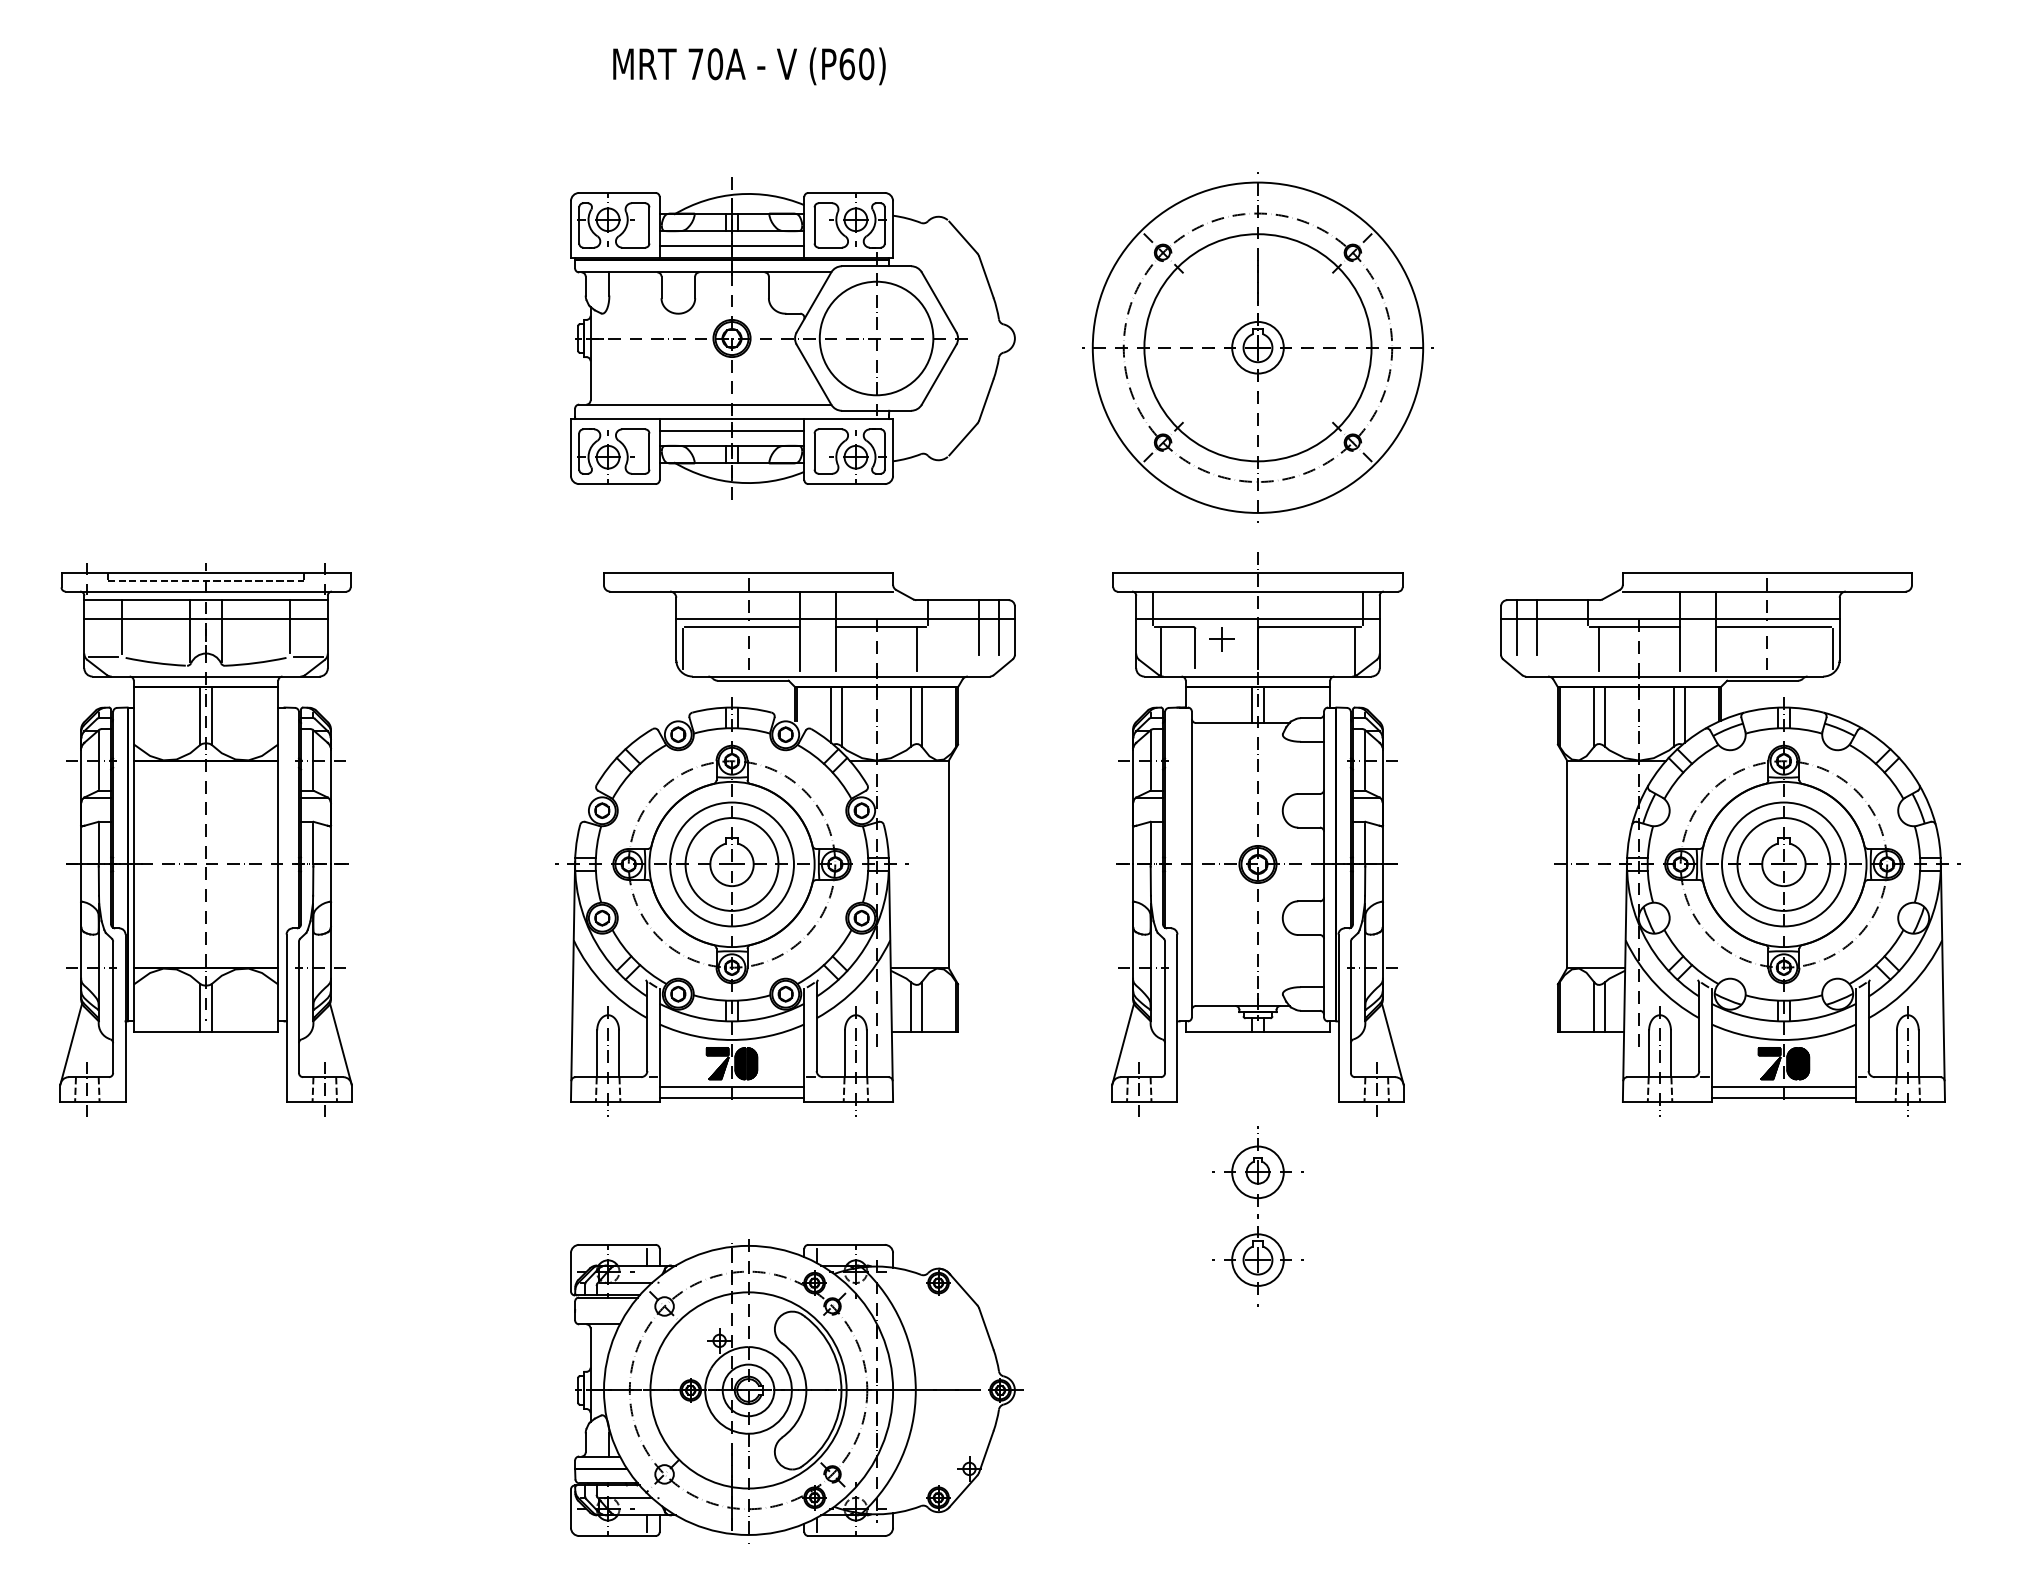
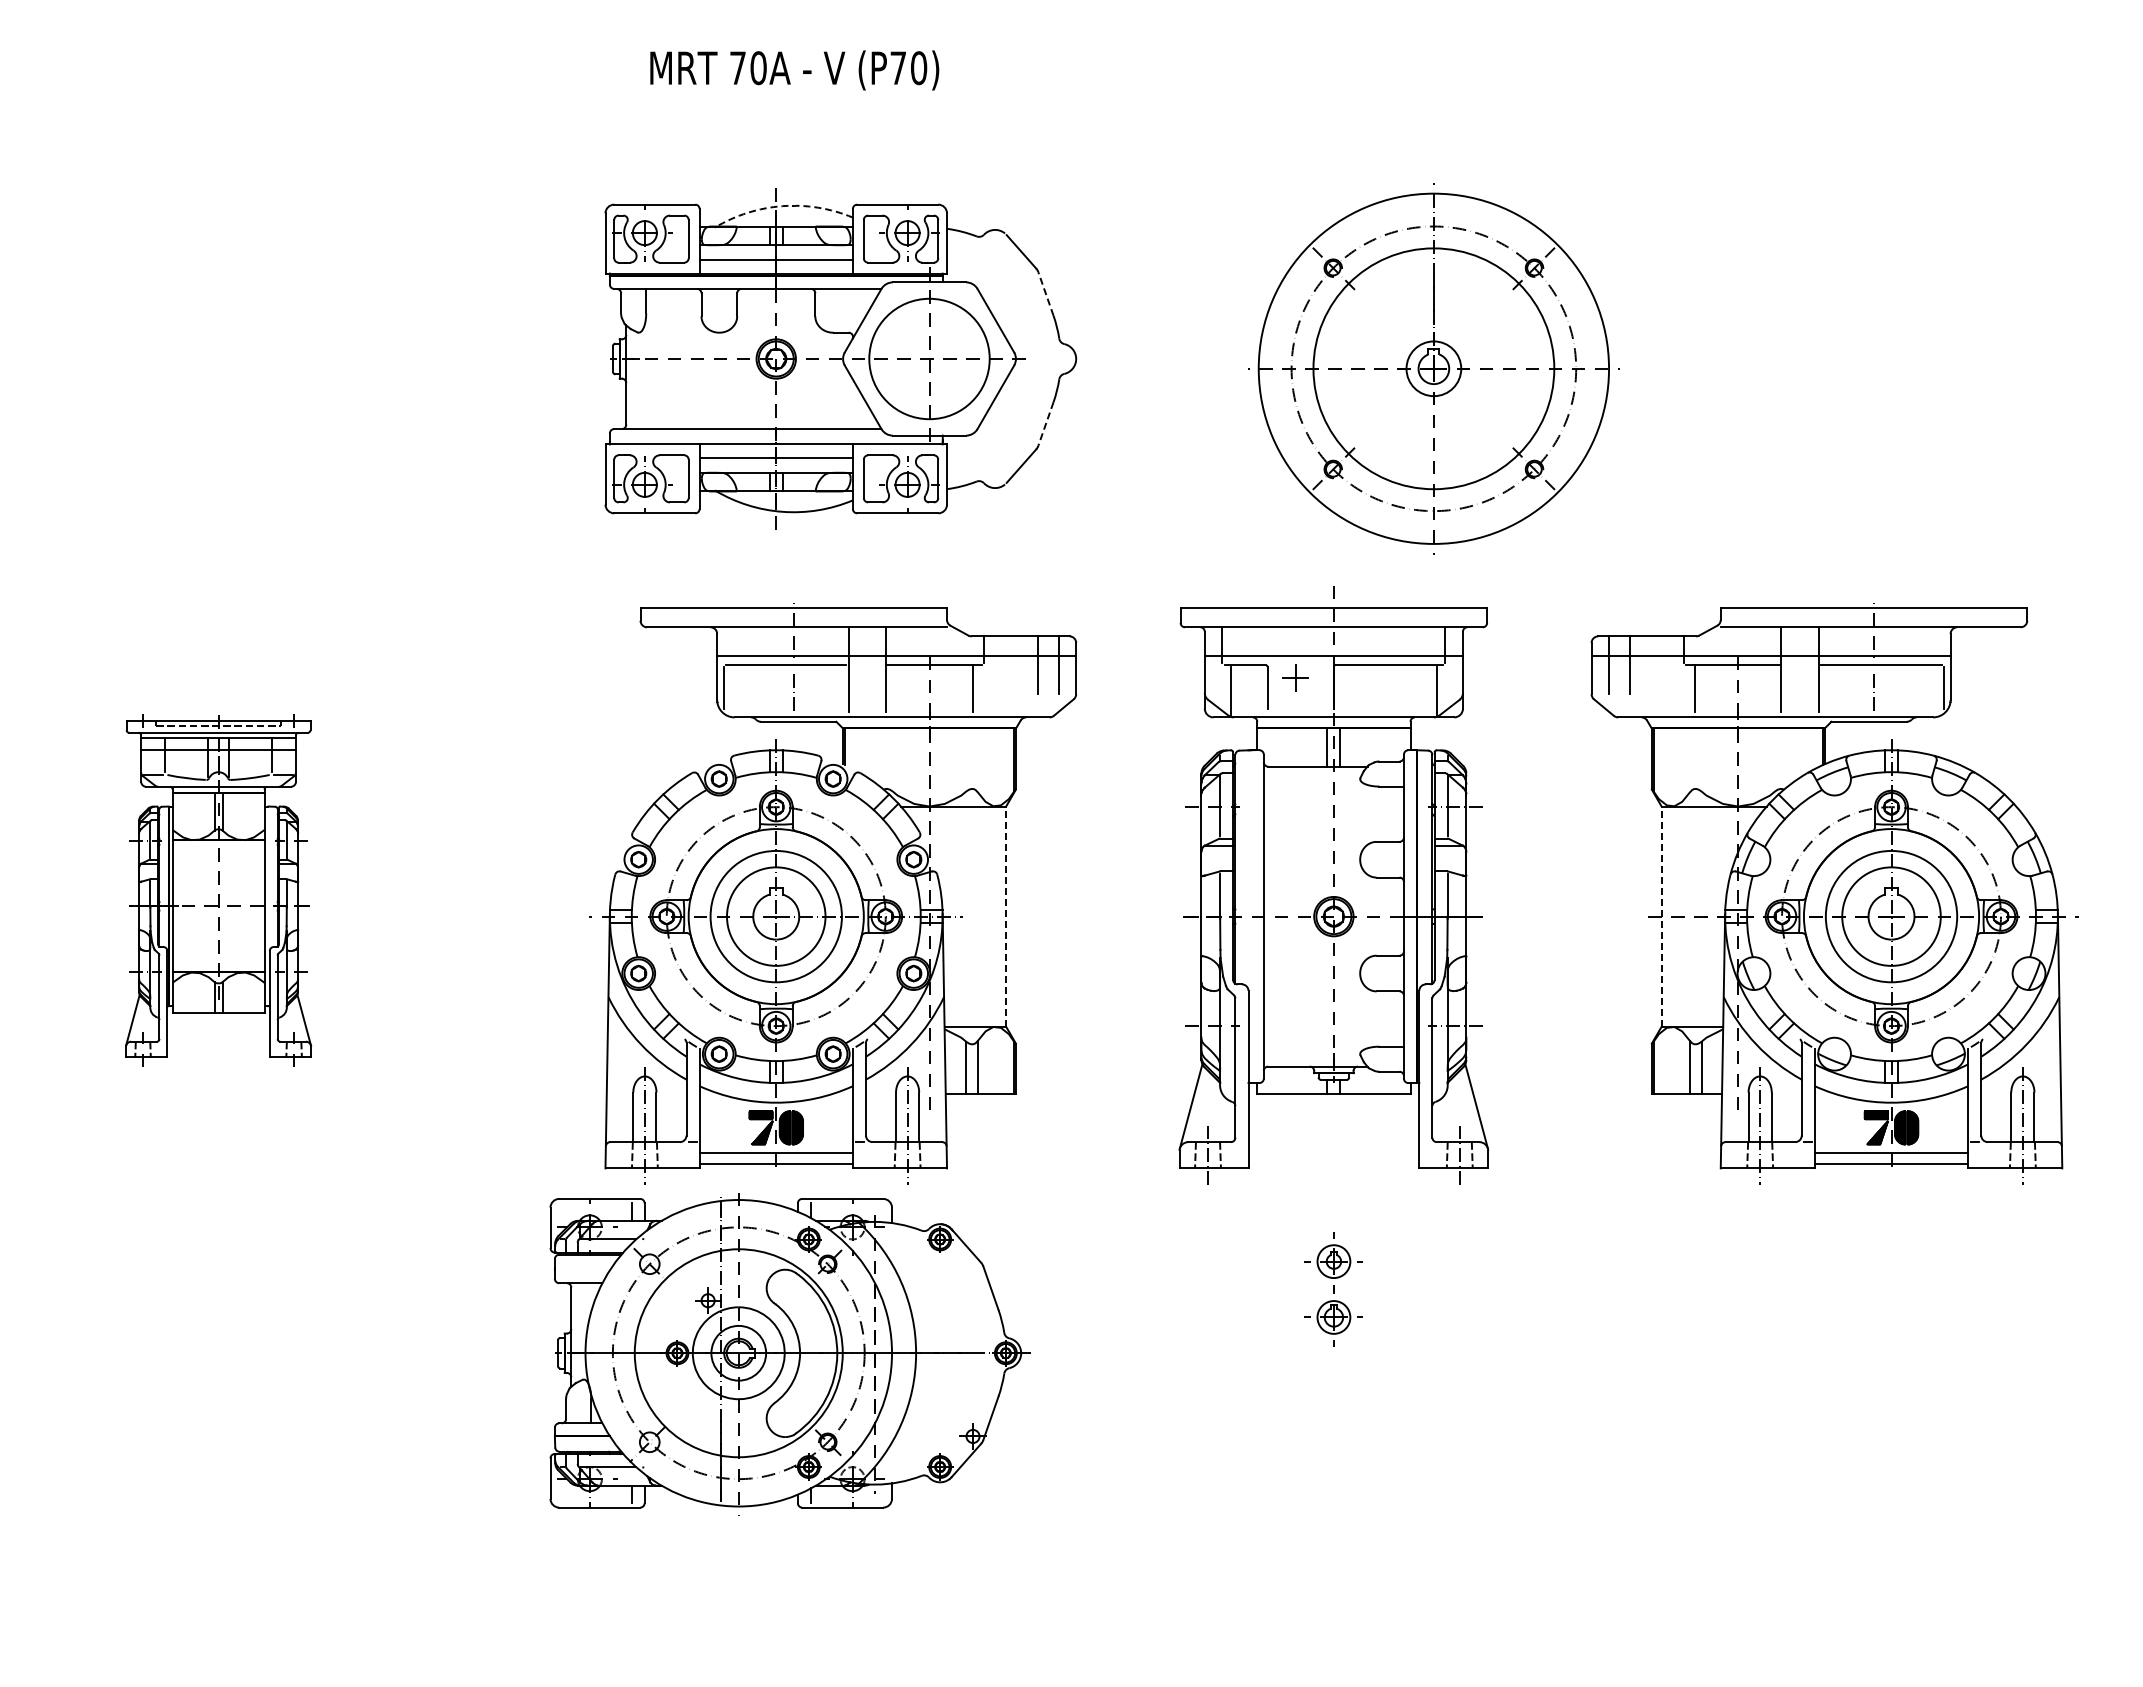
text: (847, 64) -> (898, 68), (P60) -> (P70)
arc: (737, 194) -> (782, 206), solid -> dashed
line: (985, 276) -> (1045, 293), solid -> dashed
part: (1257, 347) -> (1433, 368), moved
line: (985, 400) -> (1045, 424), solid -> dashed
line: (831, 714) -> (881, 757), removed
line: (1684, 714) -> (1786, 757), removed
line: (841, 716) -> (892, 759), removed
line: (911, 716) -> (966, 759), removed
line: (921, 716) -> (977, 759), removed
line: (1594, 716) -> (1690, 759), removed
line: (1604, 716) -> (1701, 759), removed
line: (1673, 716) -> (1774, 759), removed
part: (205, 839) -> (218, 890), size x0.6
line: (949, 864) -> (1006, 916), solid -> dashed
line: (1566, 864) -> (1661, 916), solid -> dashed
part: (1257, 1216) -> (1333, 1289), size x0.6
part: (796, 1391) -> (789, 1354), moved

